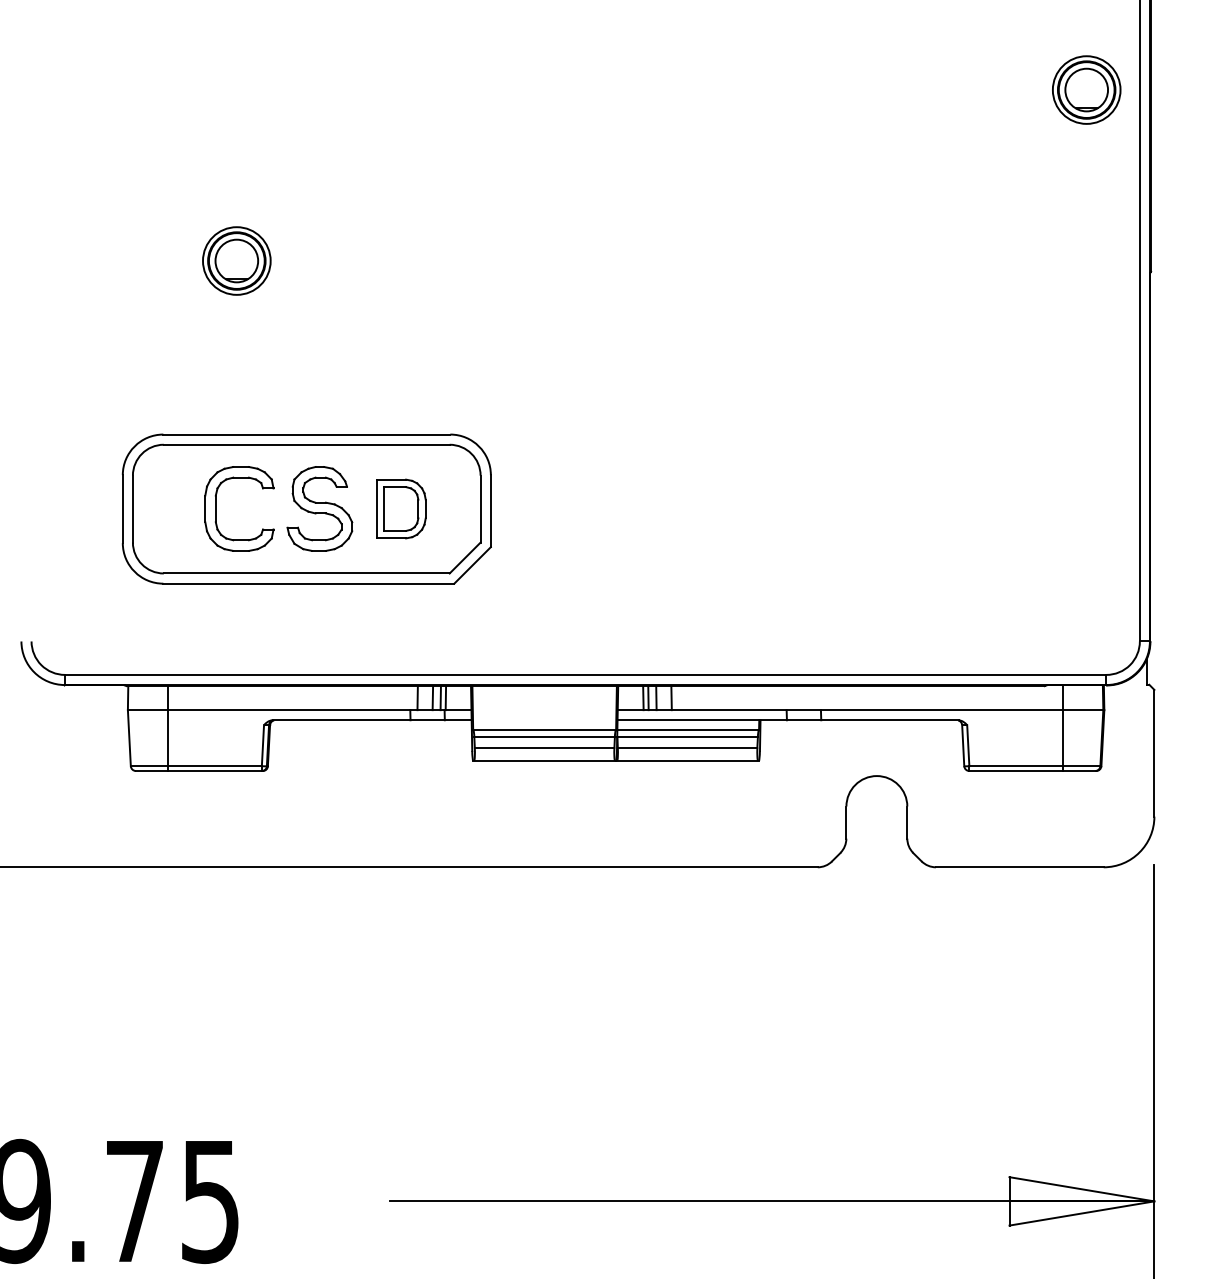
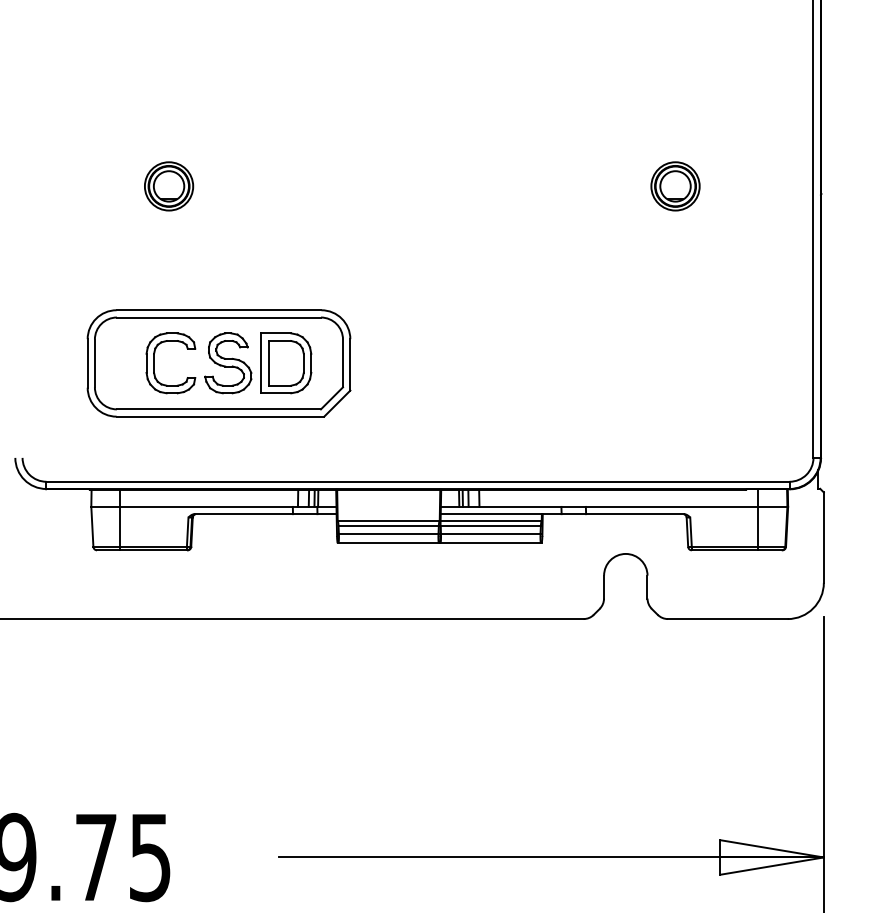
part: (1086, 90) -> (675, 186), moved
part: (401, 509) -> (286, 363), size x1.43

